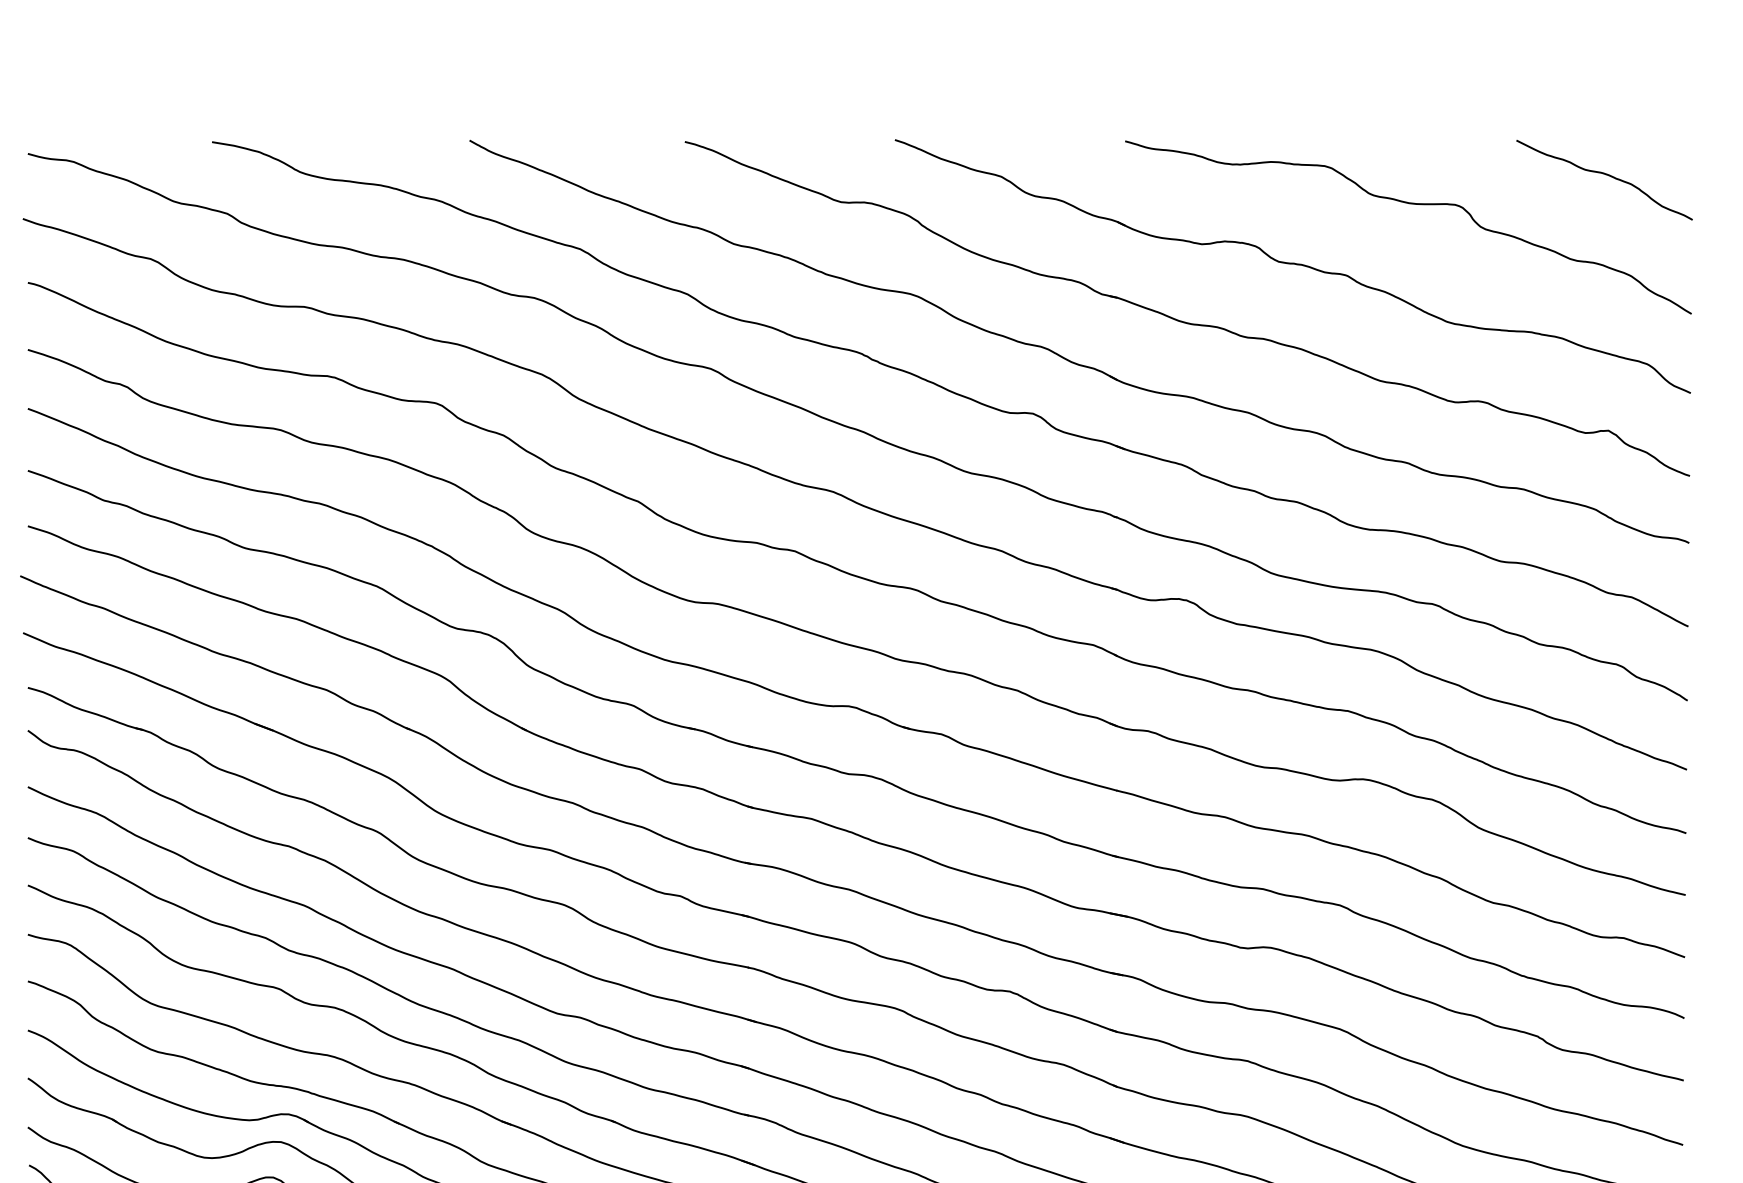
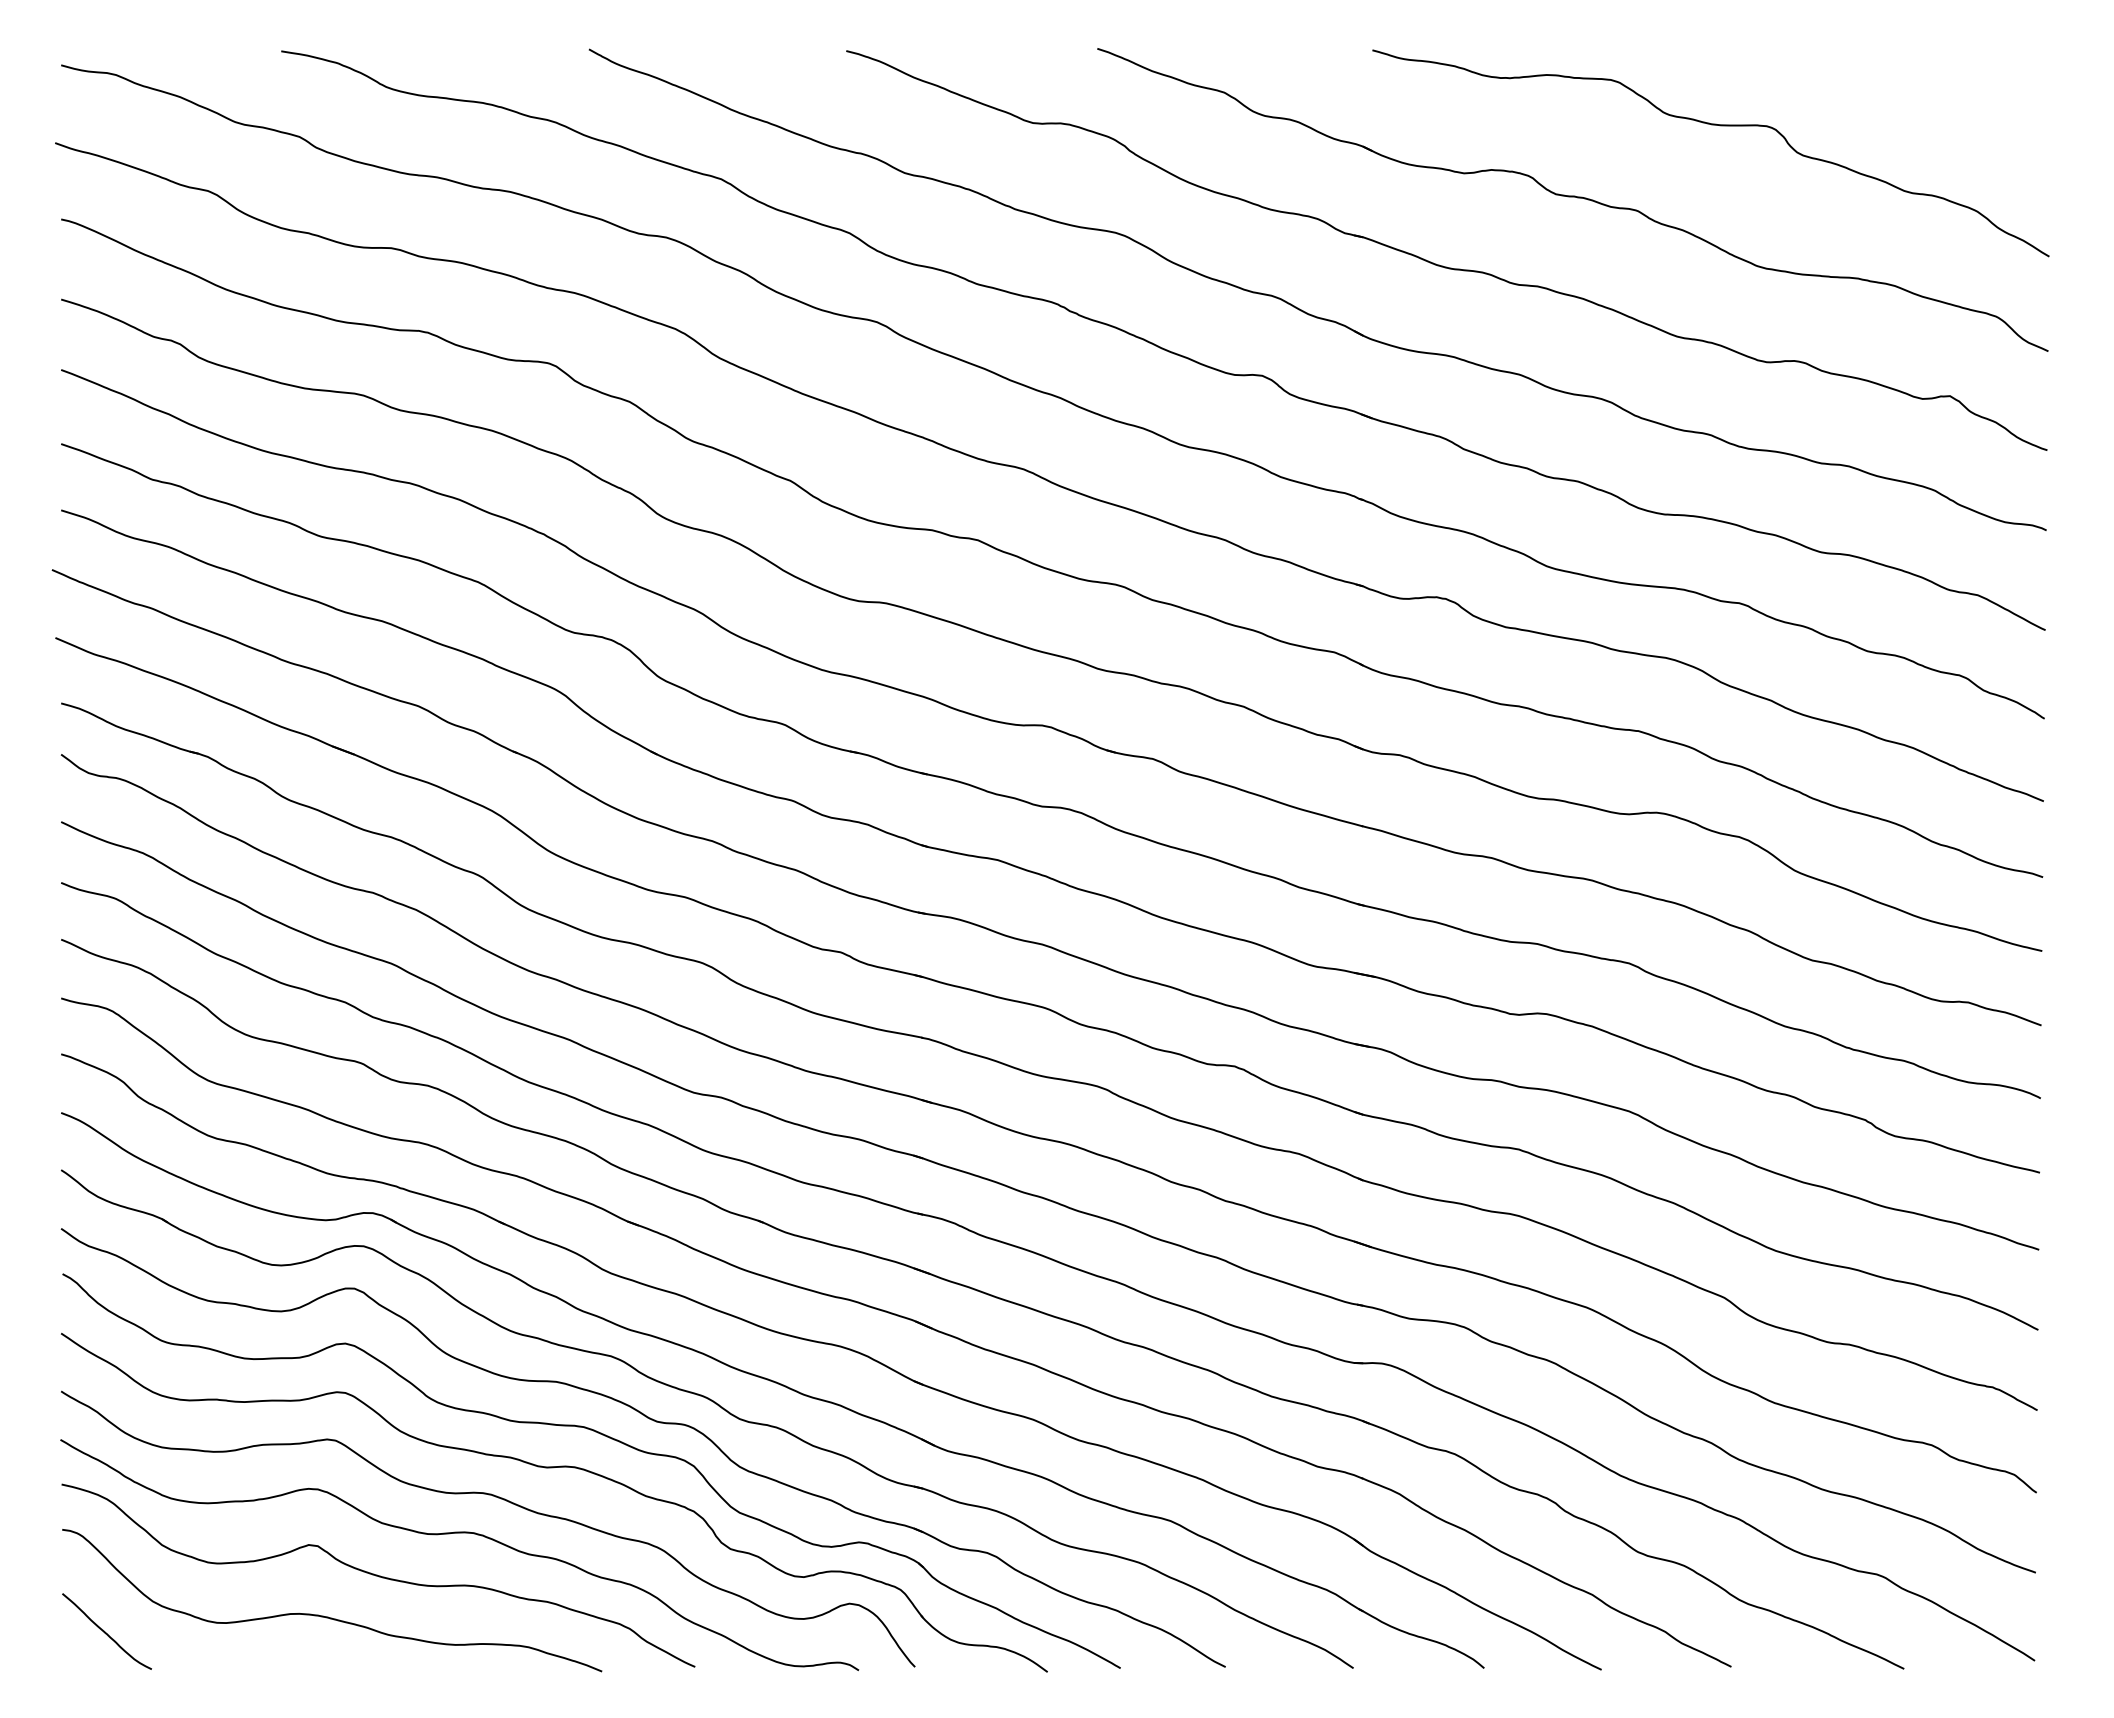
curve: (1607, 175) -> (1948, 91), removed

